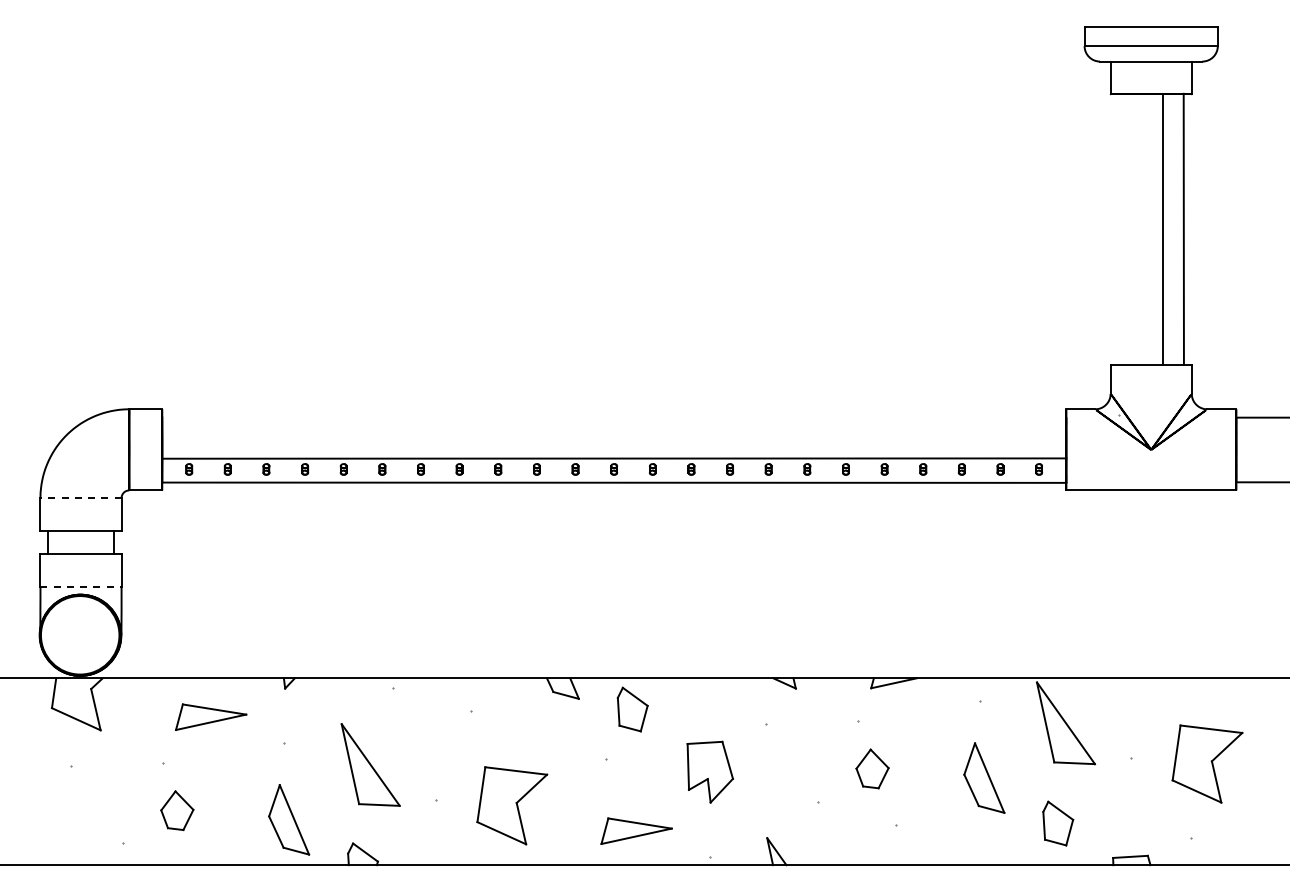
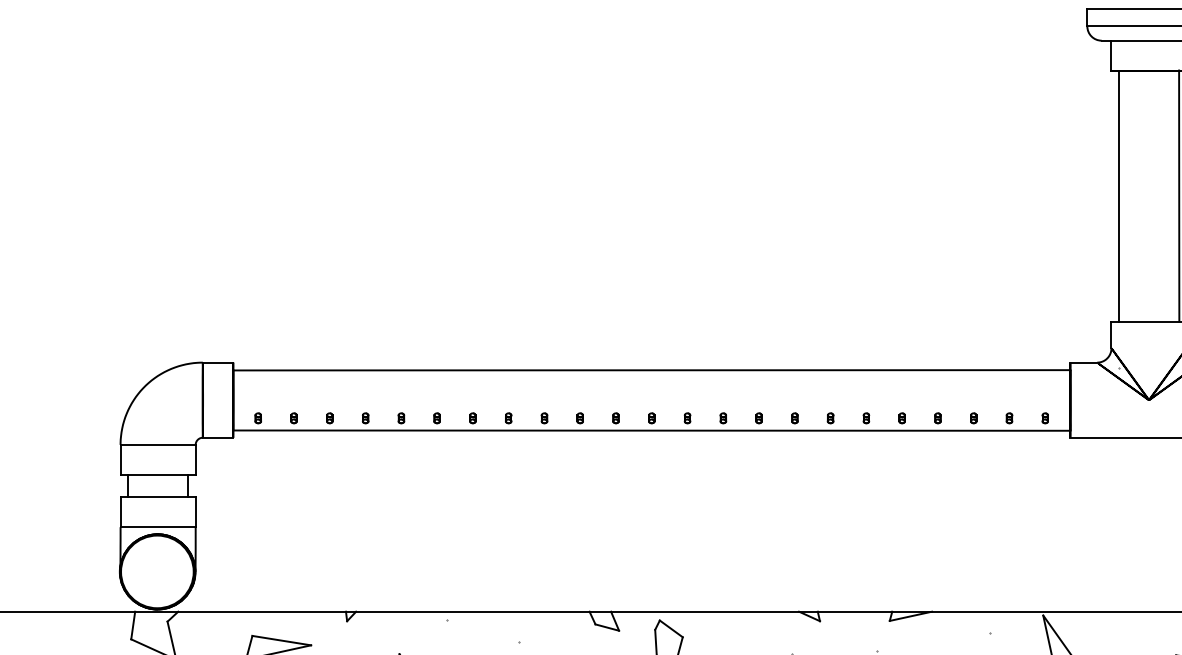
line: (1162, 228) -> (1118, 195), moved
line: (614, 458) -> (652, 370), moved
line: (81, 498) -> (158, 445), dashed -> solid
line: (81, 587) -> (158, 527), dashed -> solid

